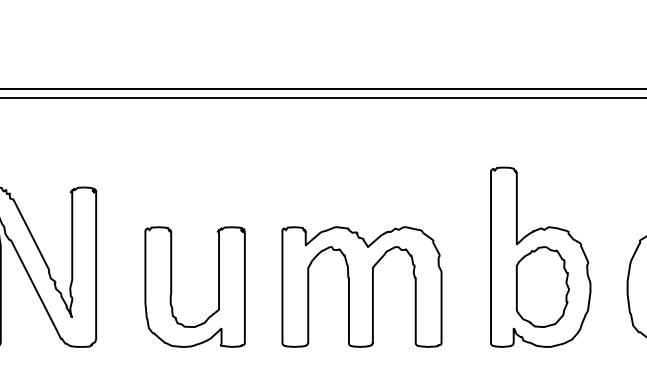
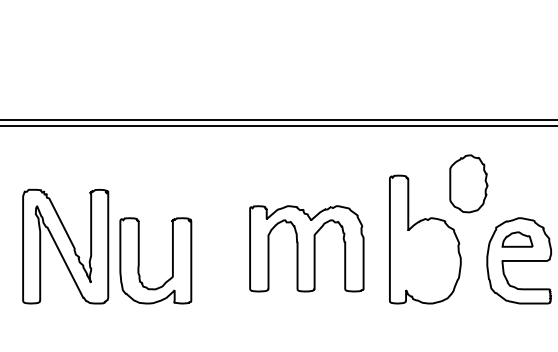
part: (172, 286) -> (139, 260), moved
part: (361, 286) -> (306, 248), moved
part: (542, 286) -> (468, 183), moved

